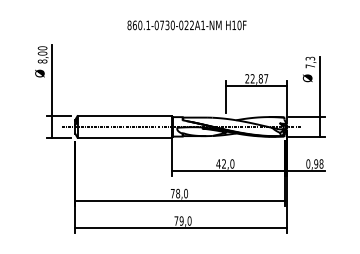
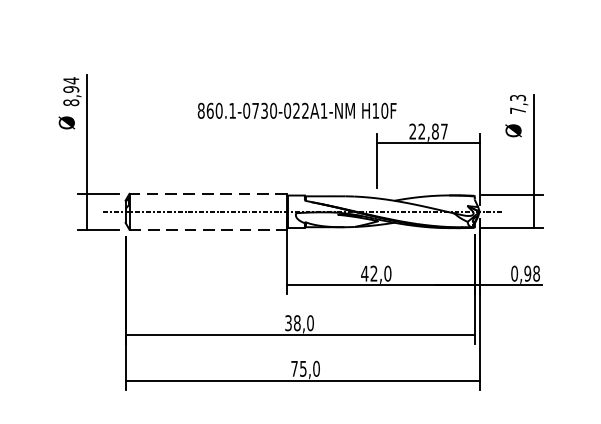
text: (186, 25) -> (296, 111), moved
text: (42, 50) -> (71, 84), 8,00 -> 8,94
line: (124, 116) -> (207, 194), solid -> dashed
line: (125, 137) -> (209, 229), solid -> dashed
text: (172, 193) -> (287, 322), 78,0 -> 38,0
text: (181, 220) -> (303, 367), 79,0 -> 75,0

